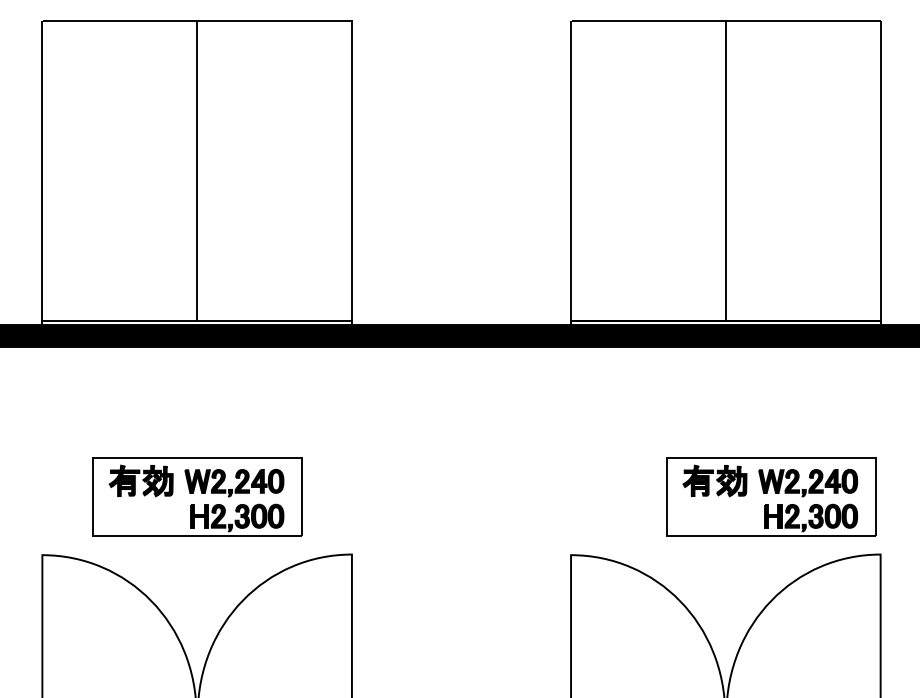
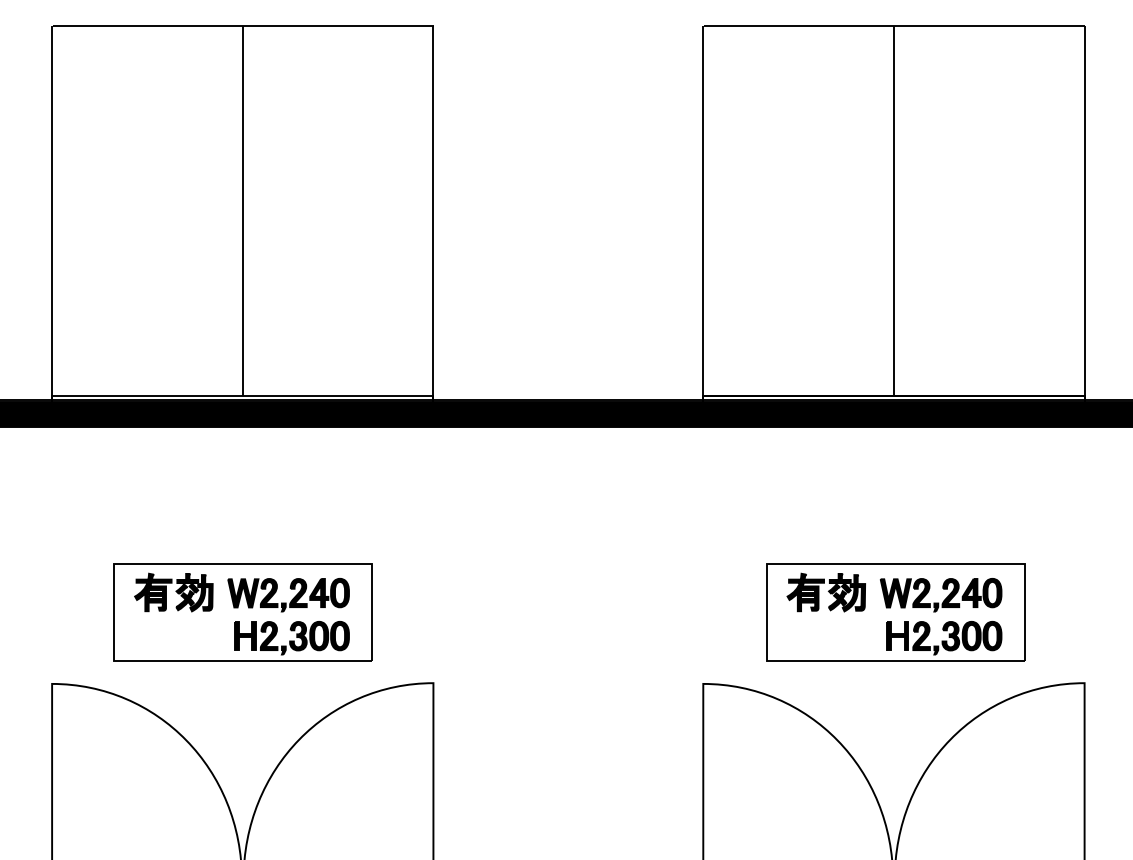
part: (771, 496) -> (895, 611), moved

